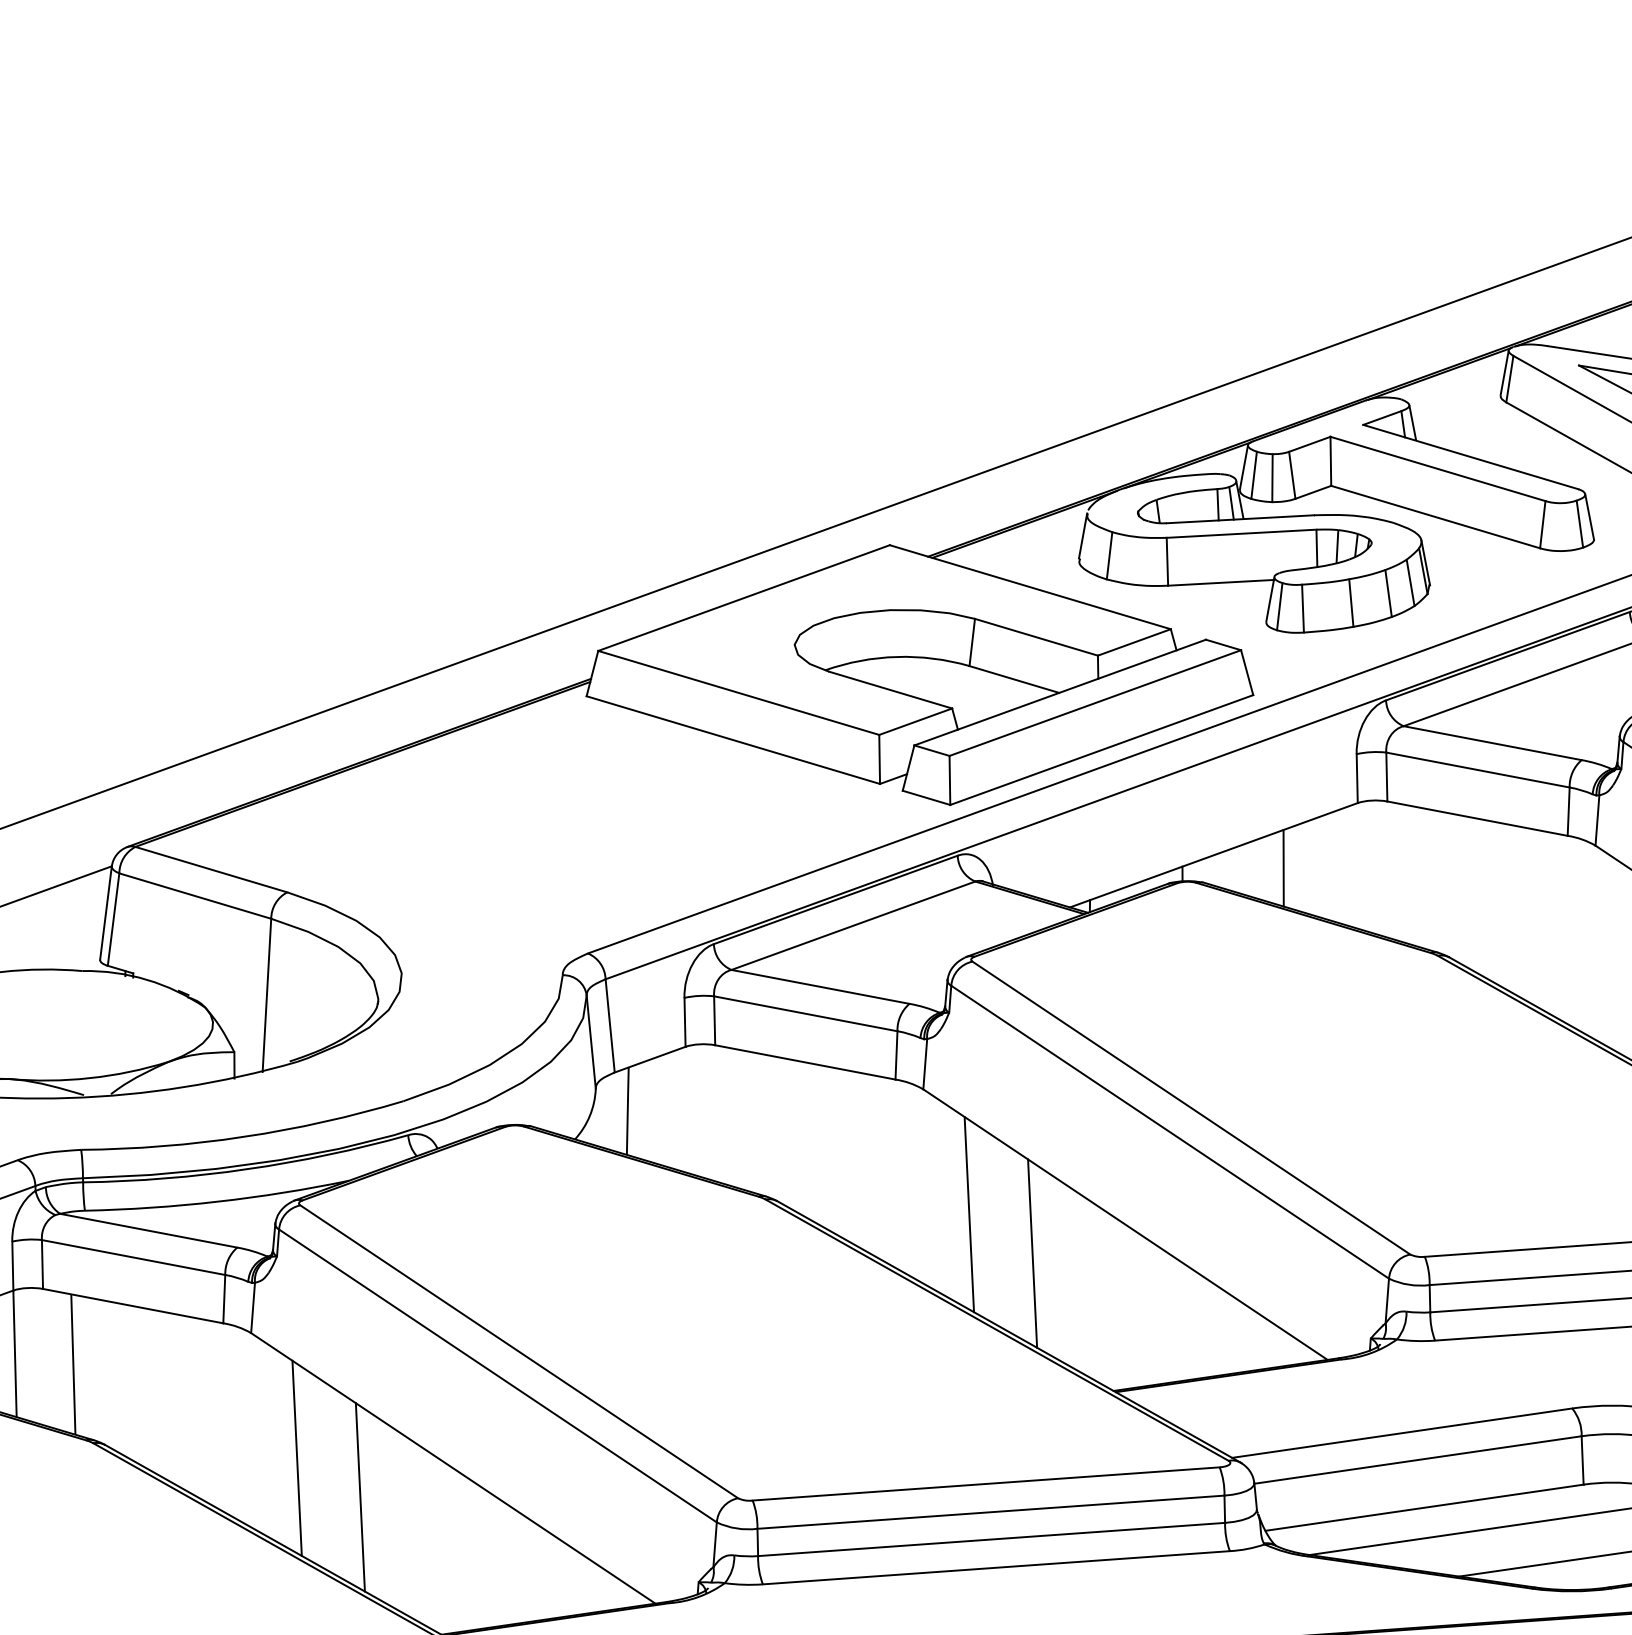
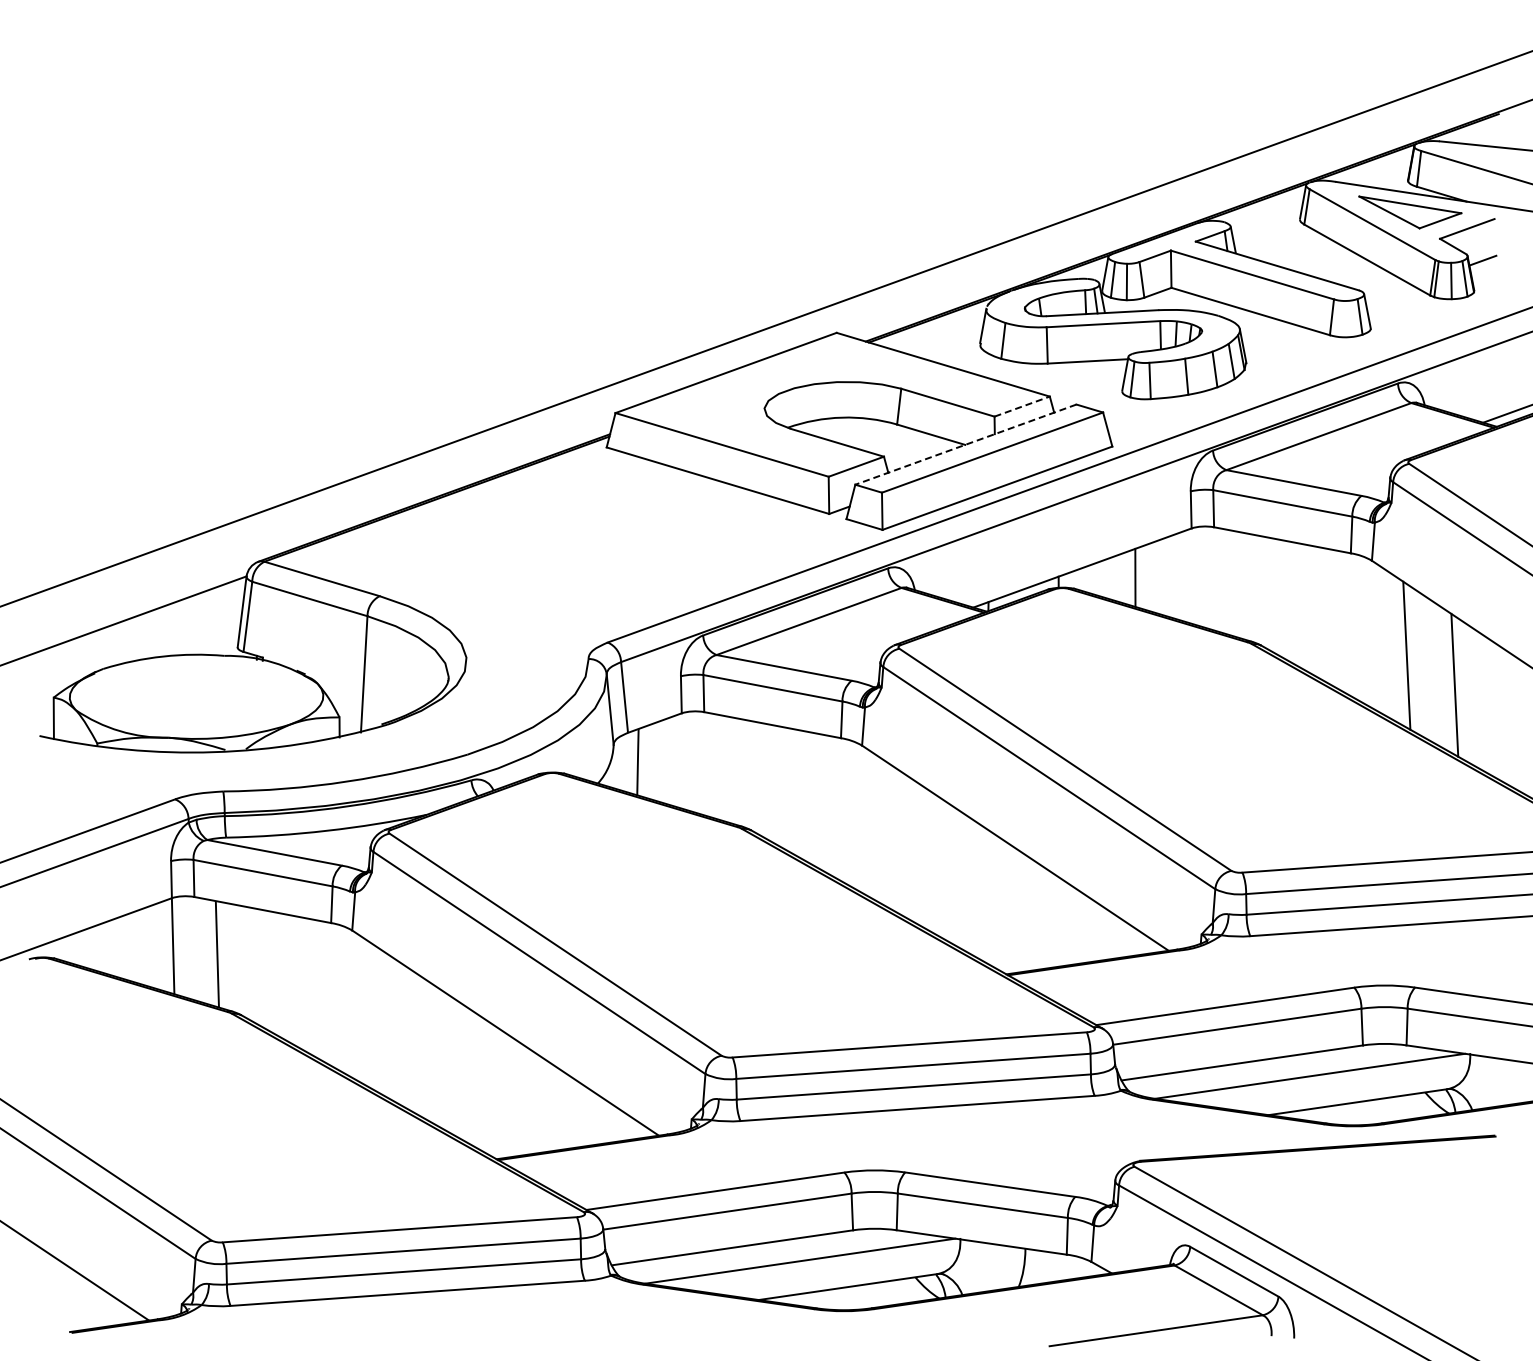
line: (1134, 642) -> (1022, 406), solid -> dashed
line: (1059, 692) -> (965, 444), solid -> dashed
line: (968, 1214) -> (896, 840), removed
line: (1031, 1252) -> (944, 869), removed
line: (296, 1458) -> (386, 1025), removed
line: (359, 1496) -> (434, 1054), removed

